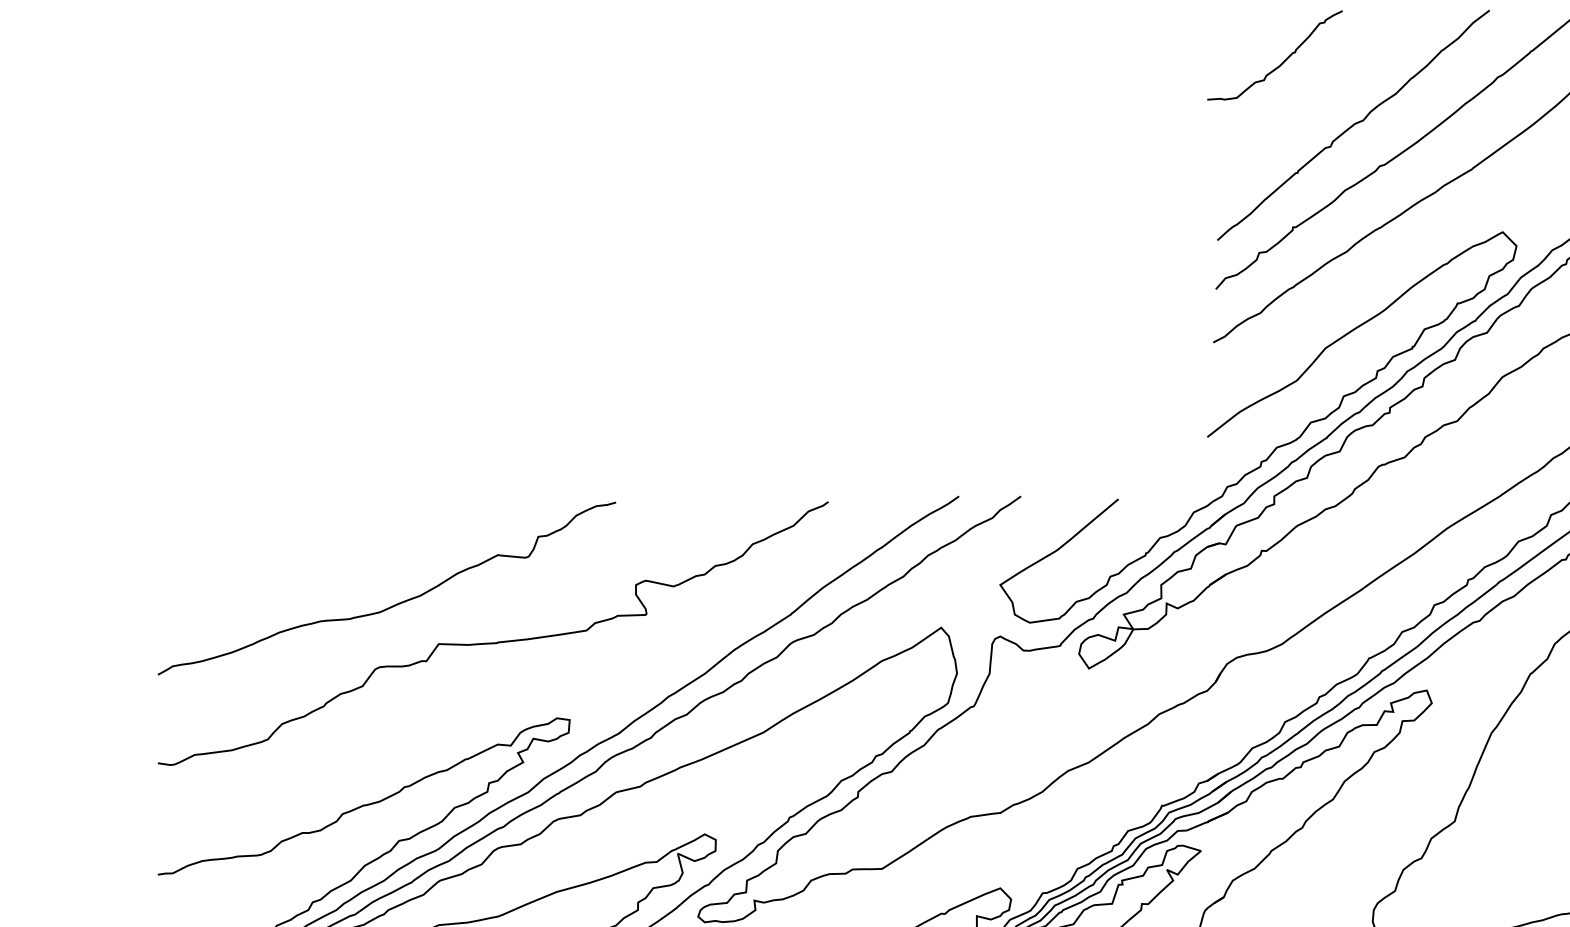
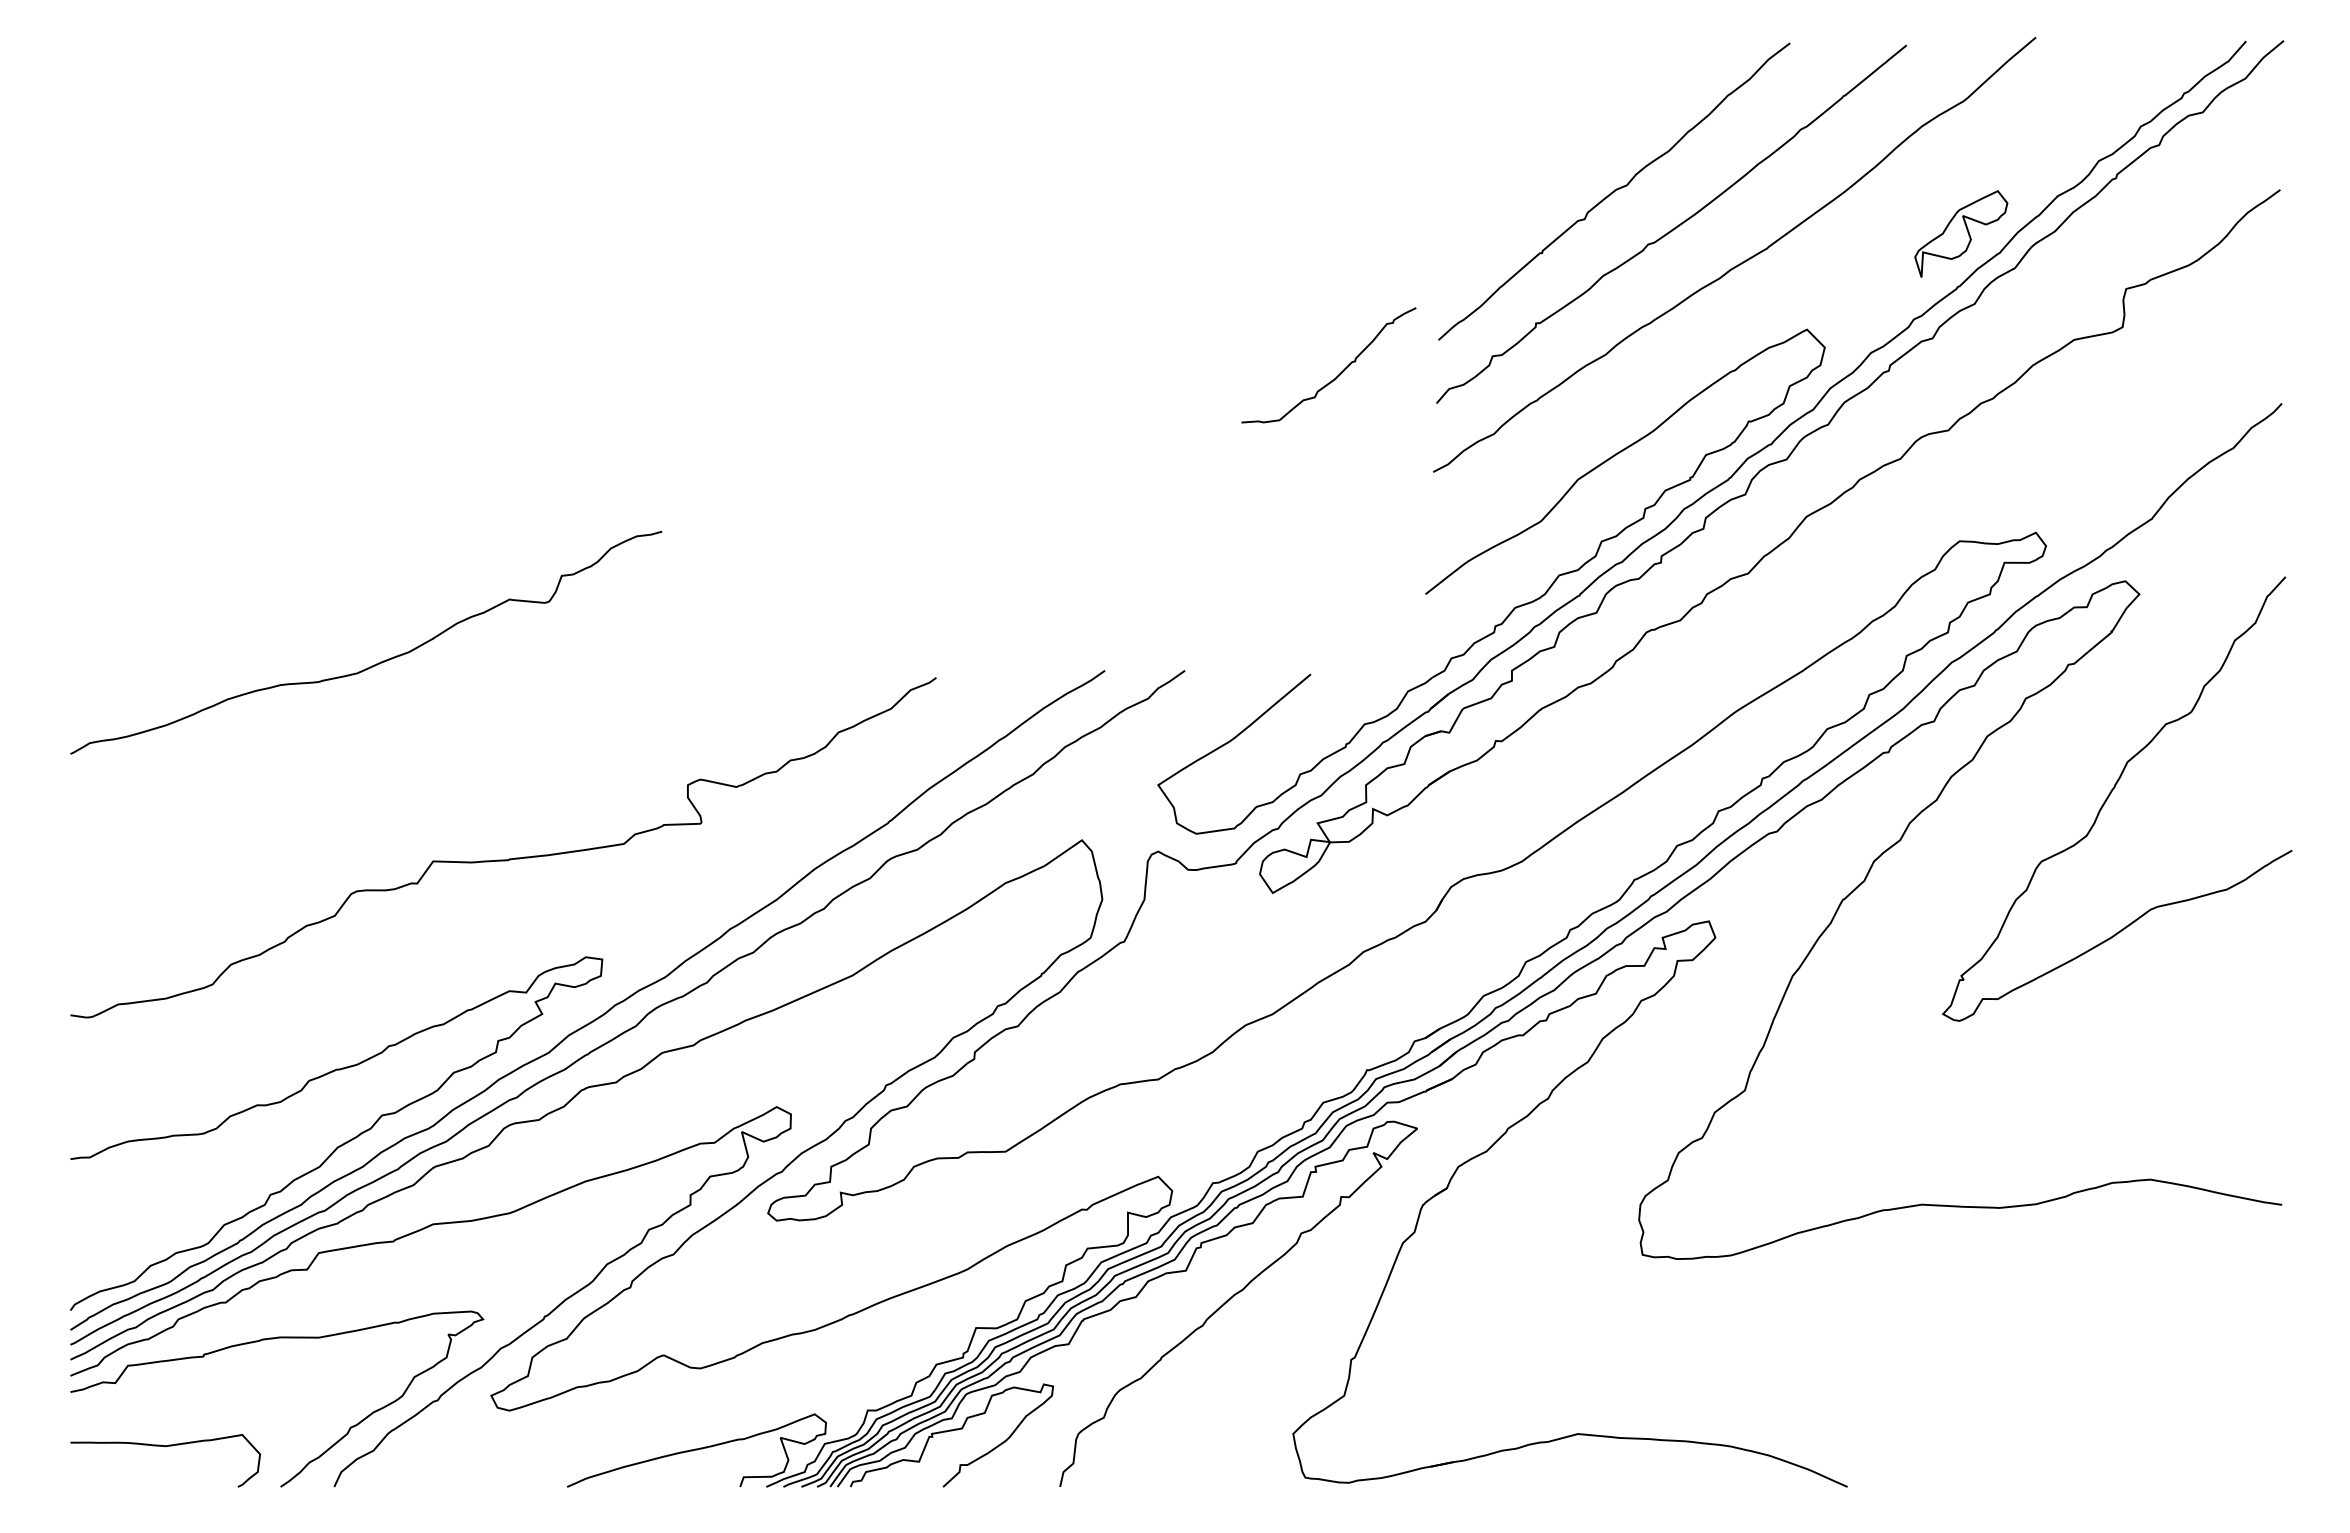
curve: (1282, 62) -> (1338, 374), moved
curve: (394, 604) -> (376, 663), moved

